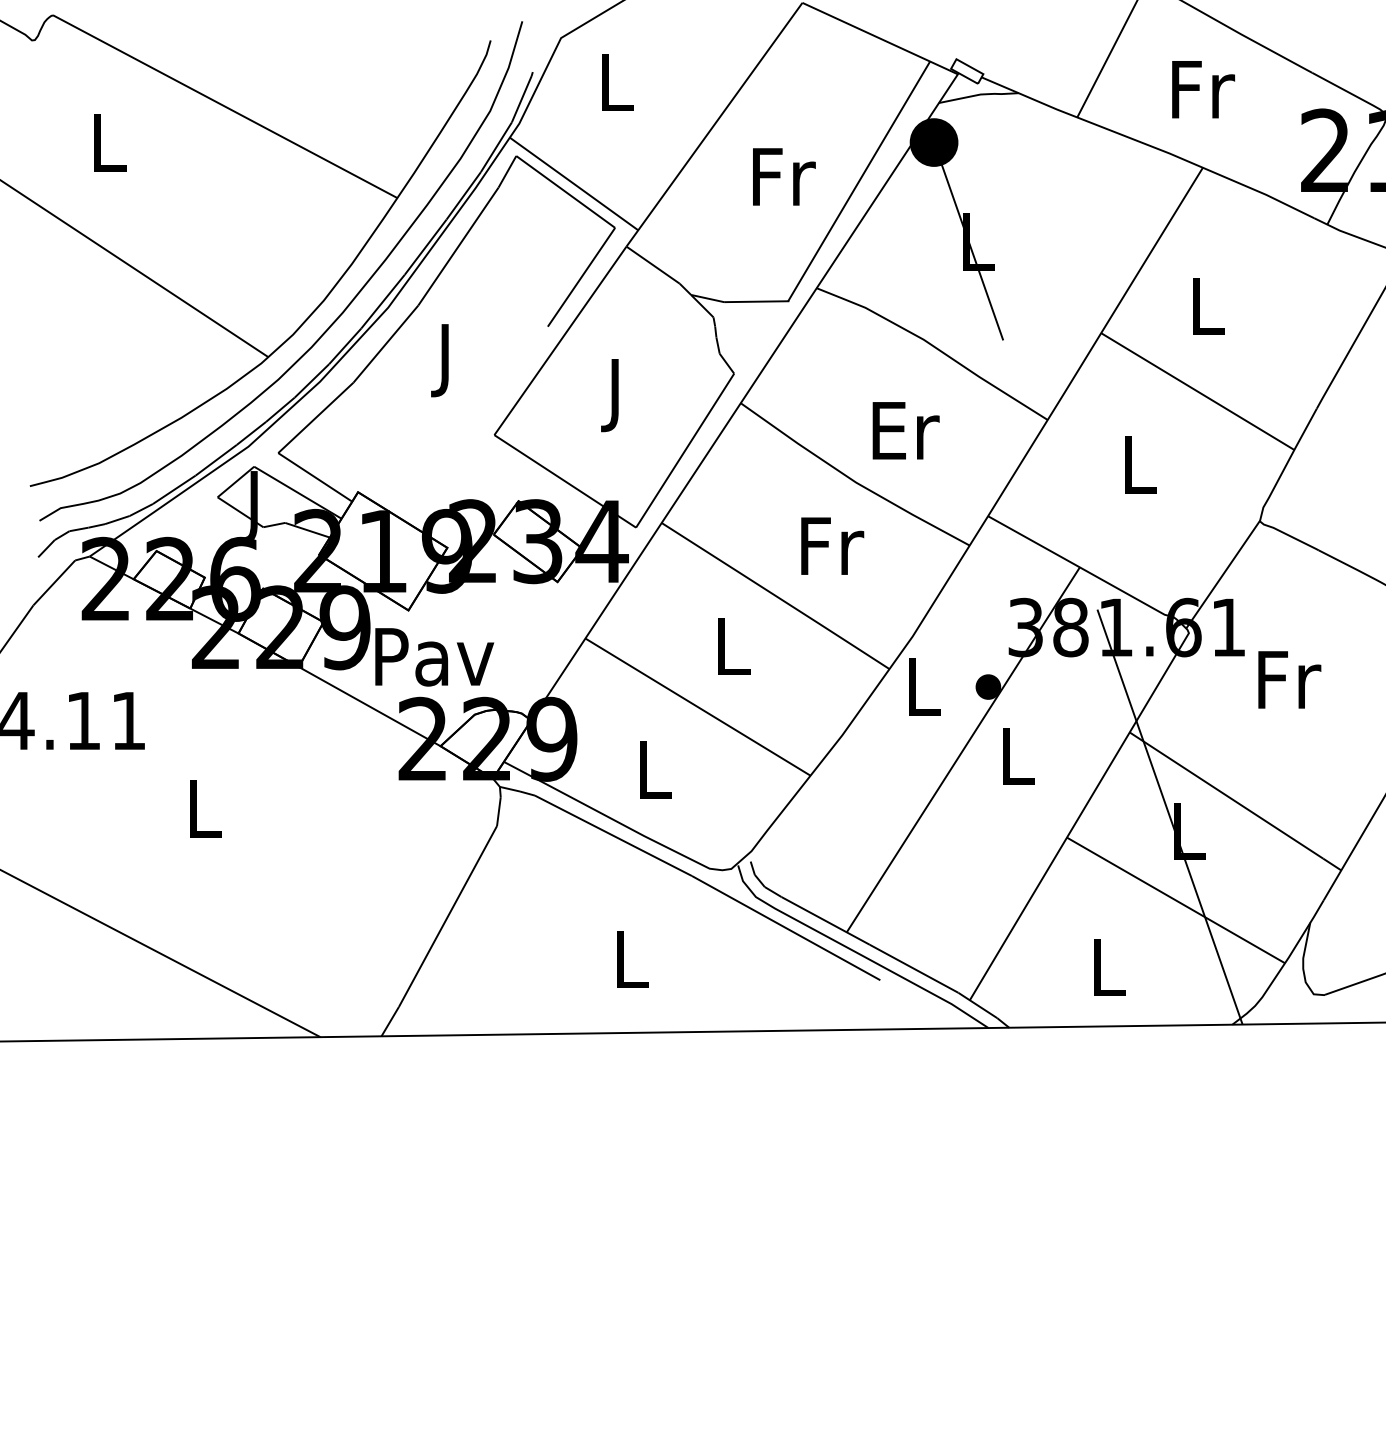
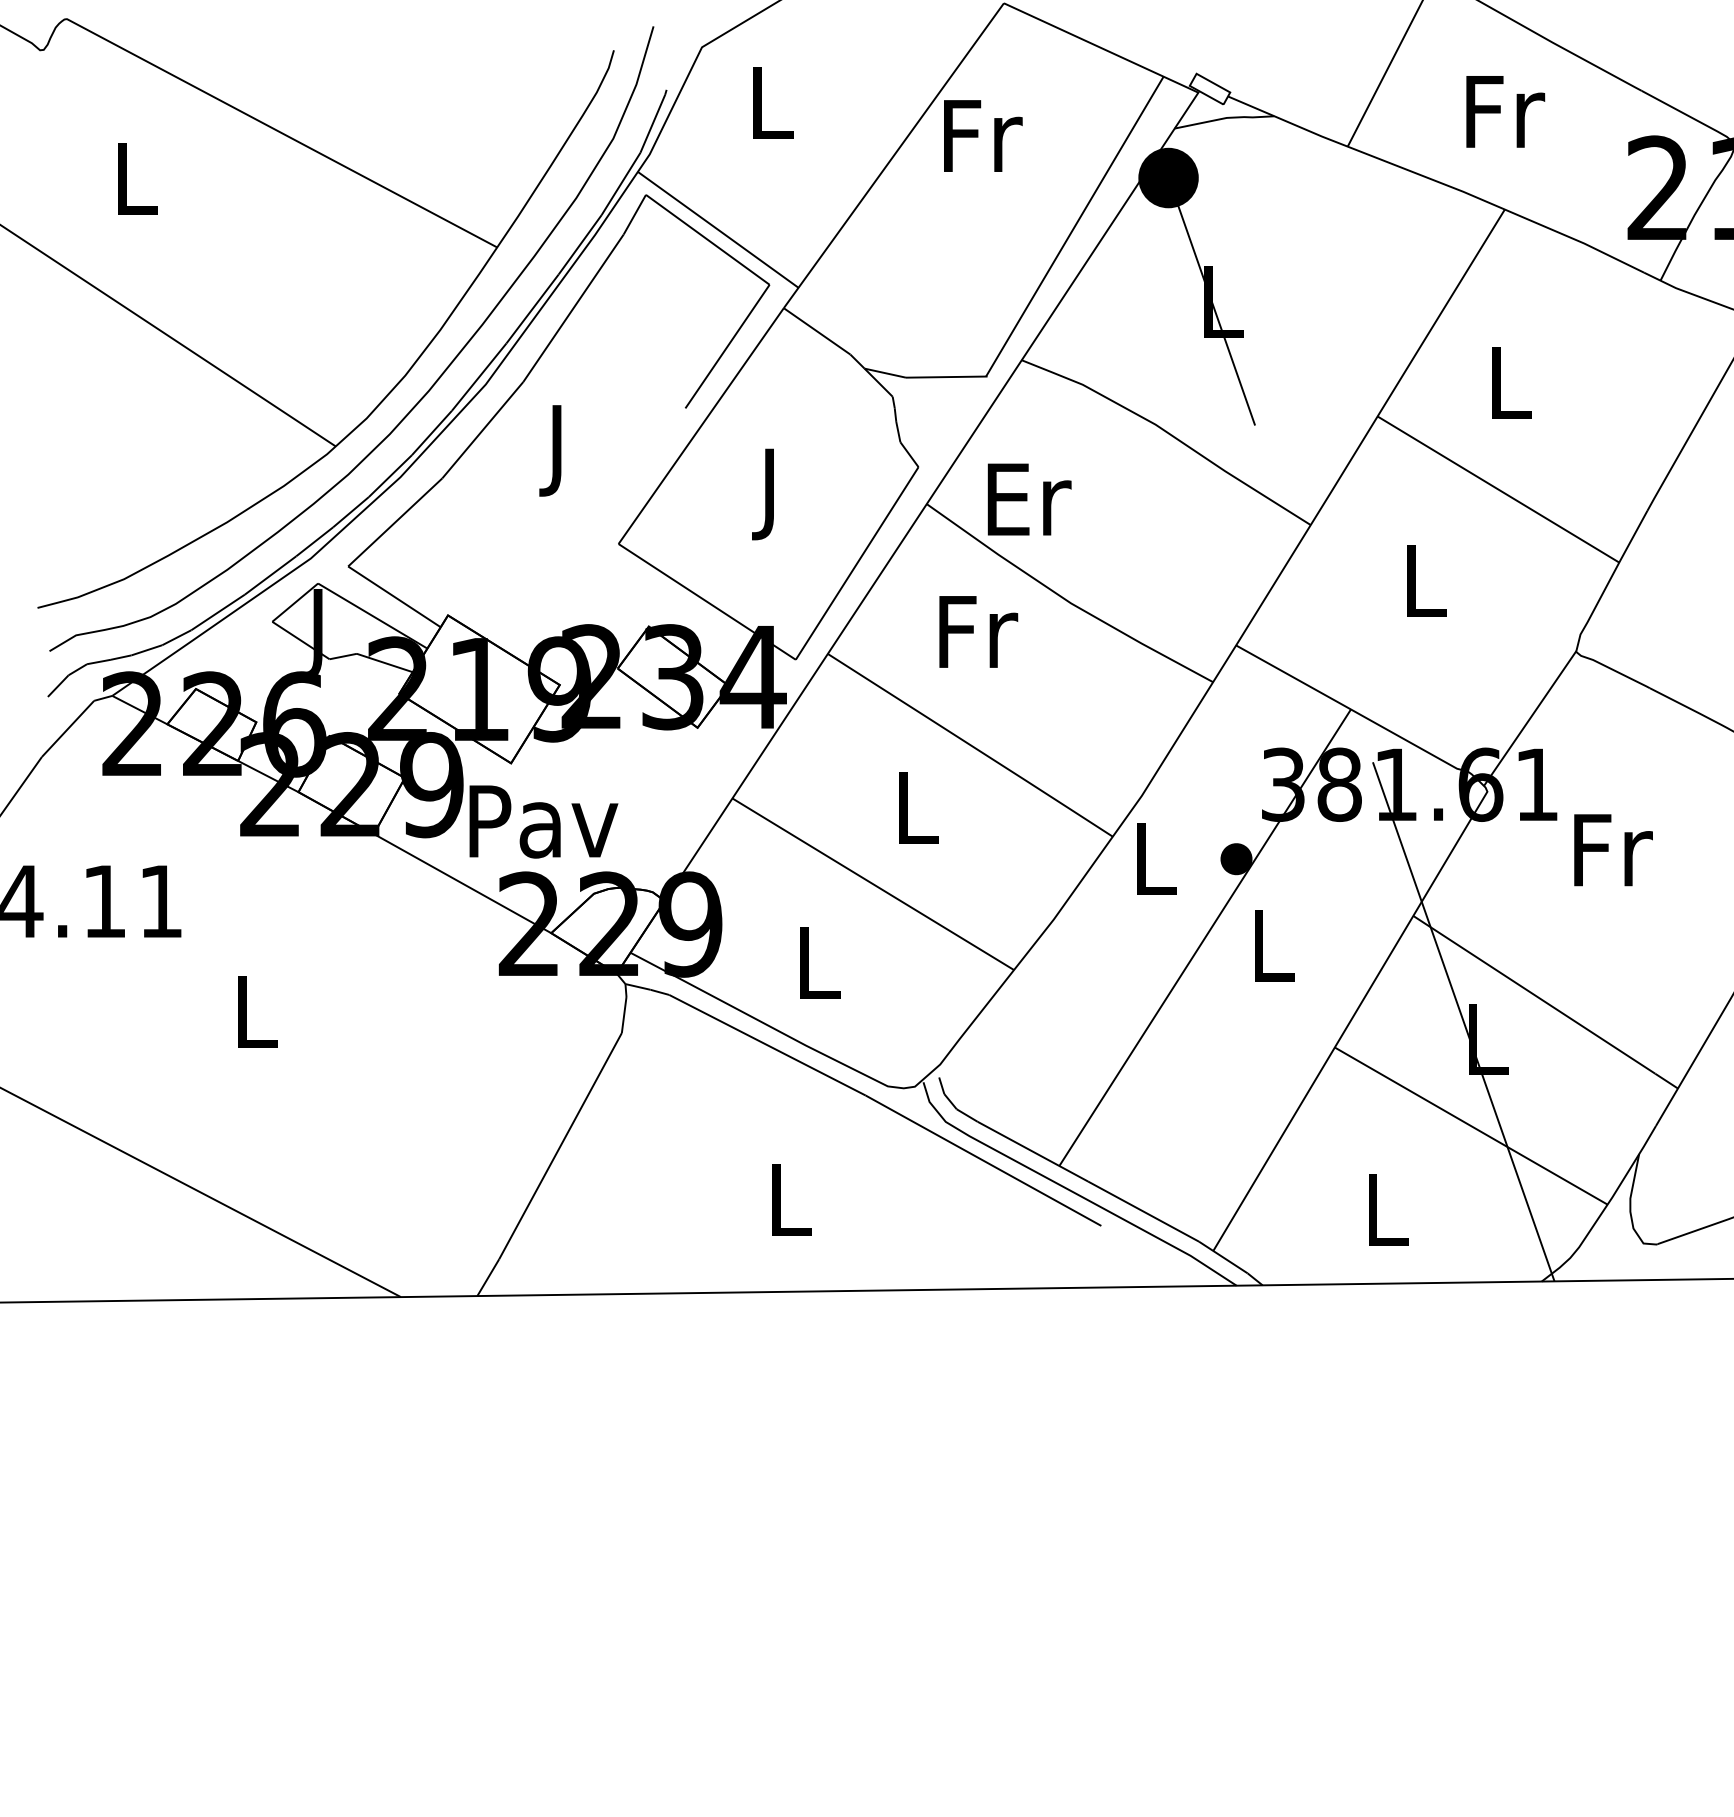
text: (784, 176) -> (983, 135), moved
text: (906, 430) -> (1029, 499), moved
text: (832, 545) -> (978, 631), moved

